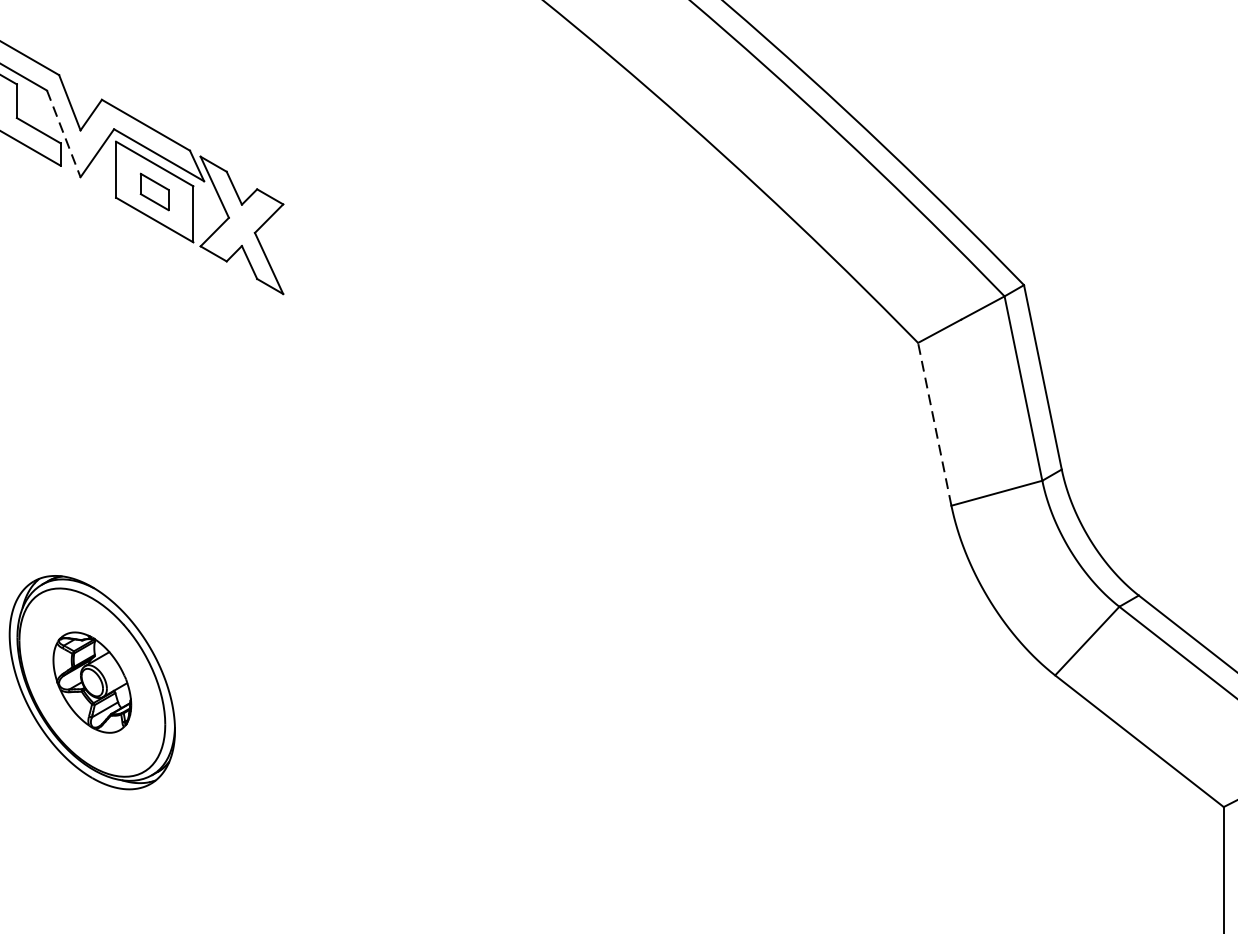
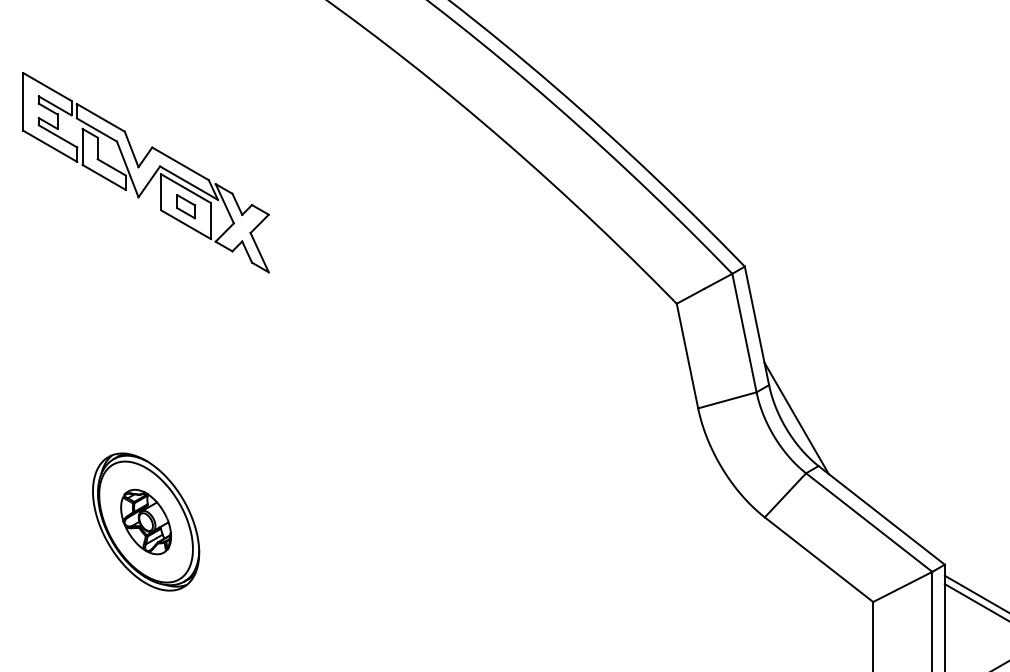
line: (63, 134) -> (127, 169), dashed -> solid
line: (934, 423) -> (687, 355), dashed -> solid
line: (1104, 521) -> (796, 418), added

